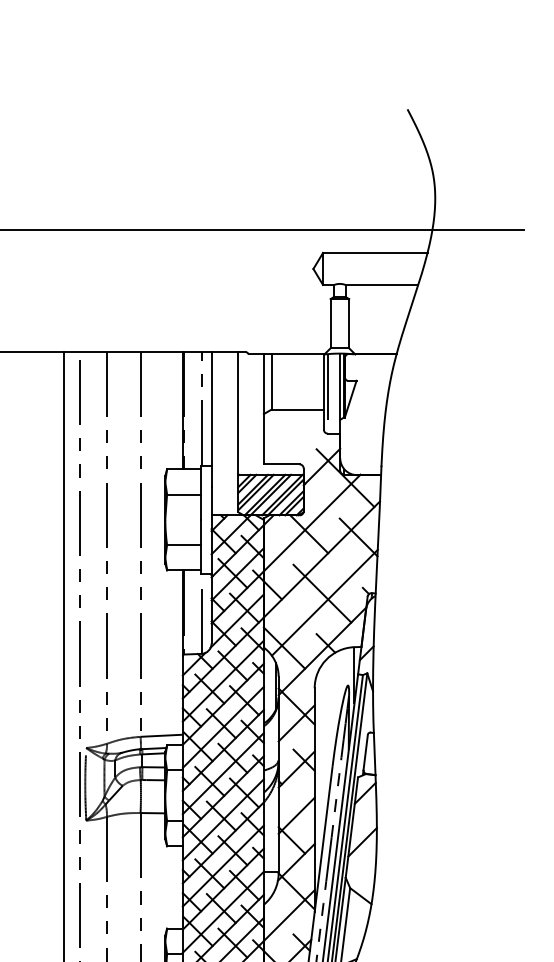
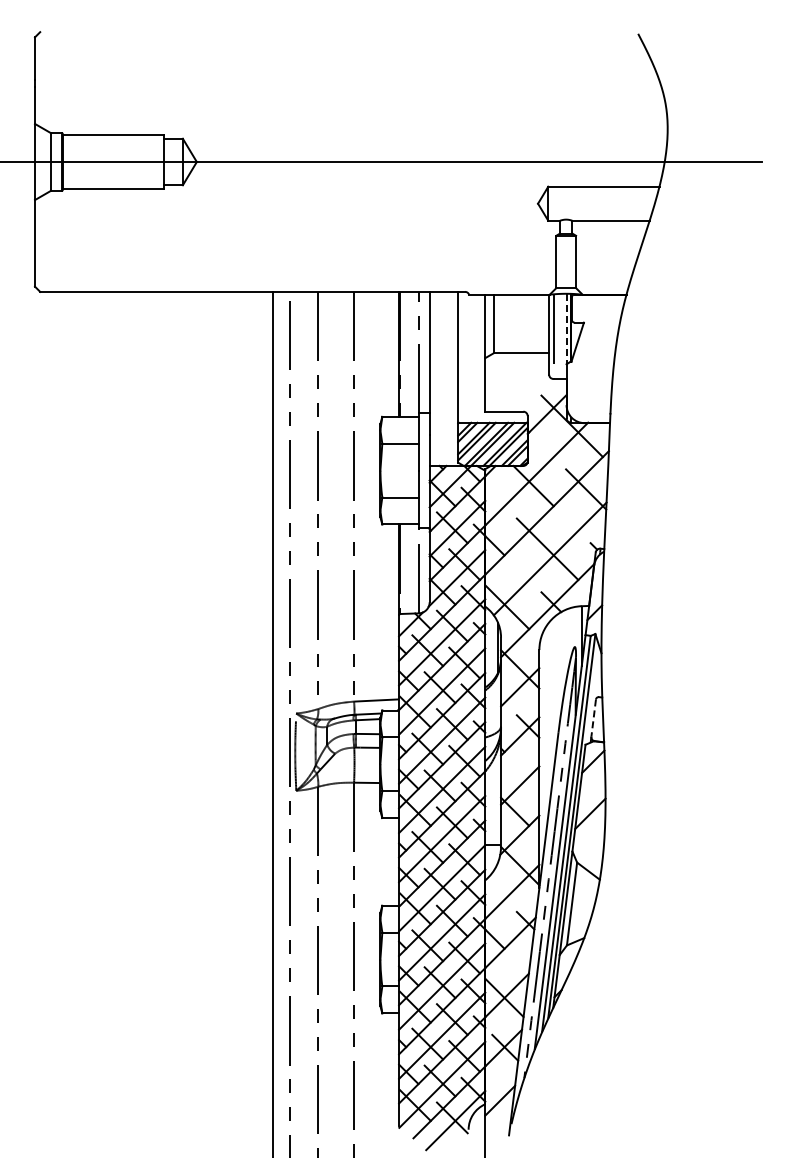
line: (340, 387) -> (566, 329), solid -> dashed
line: (365, 752) -> (593, 718), solid -> dashed

